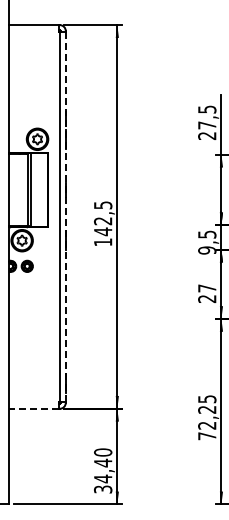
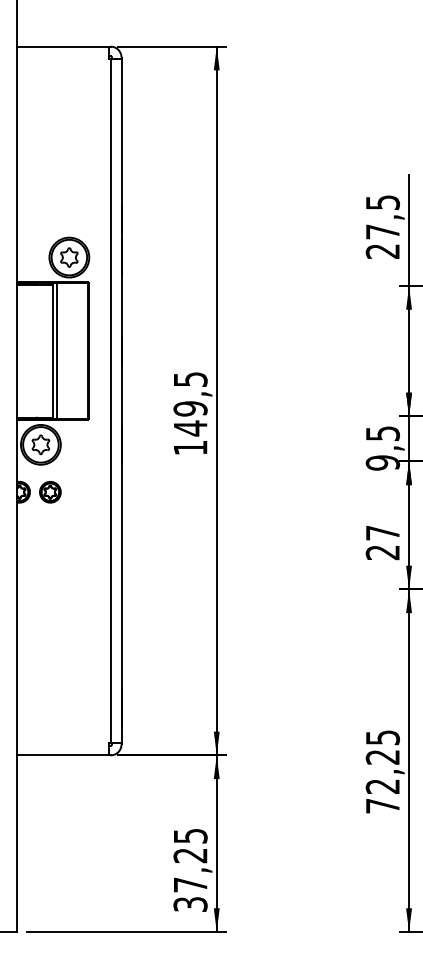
line: (65, 216) -> (120, 400), dashed -> solid
text: (103, 221) -> (191, 409), 142,5 -> 149,5
line: (34, 408) -> (63, 754), dashed -> solid
text: (102, 465) -> (189, 860), 34,40 -> 37,25

